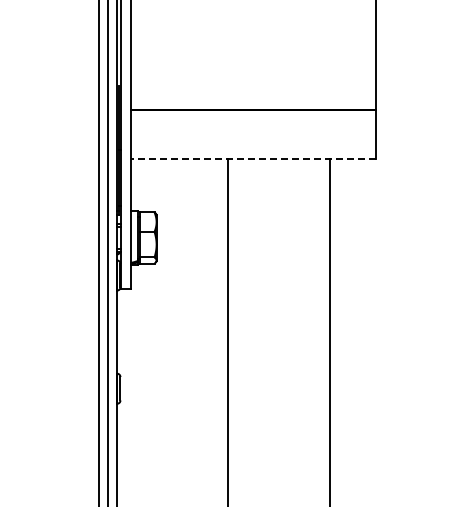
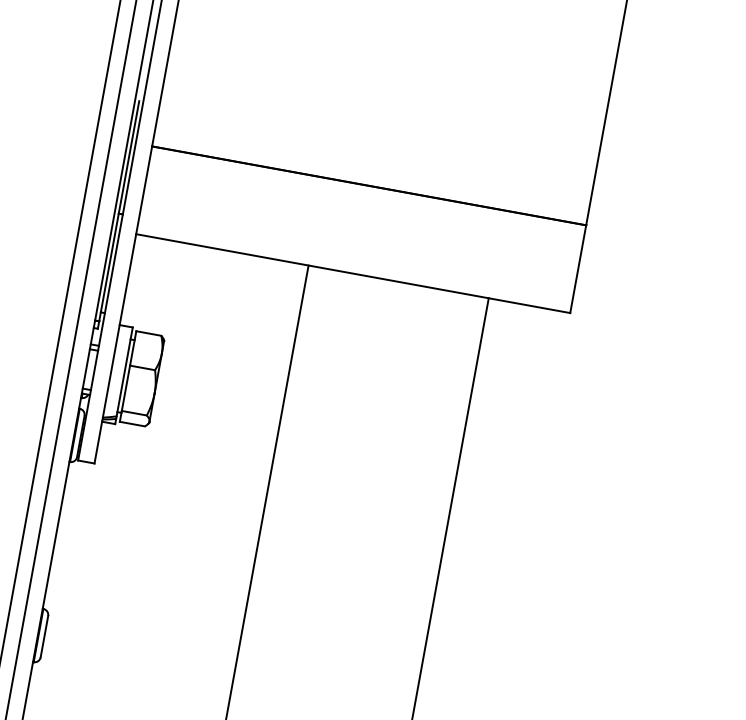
line: (253, 159) -> (353, 274), dashed -> solid

